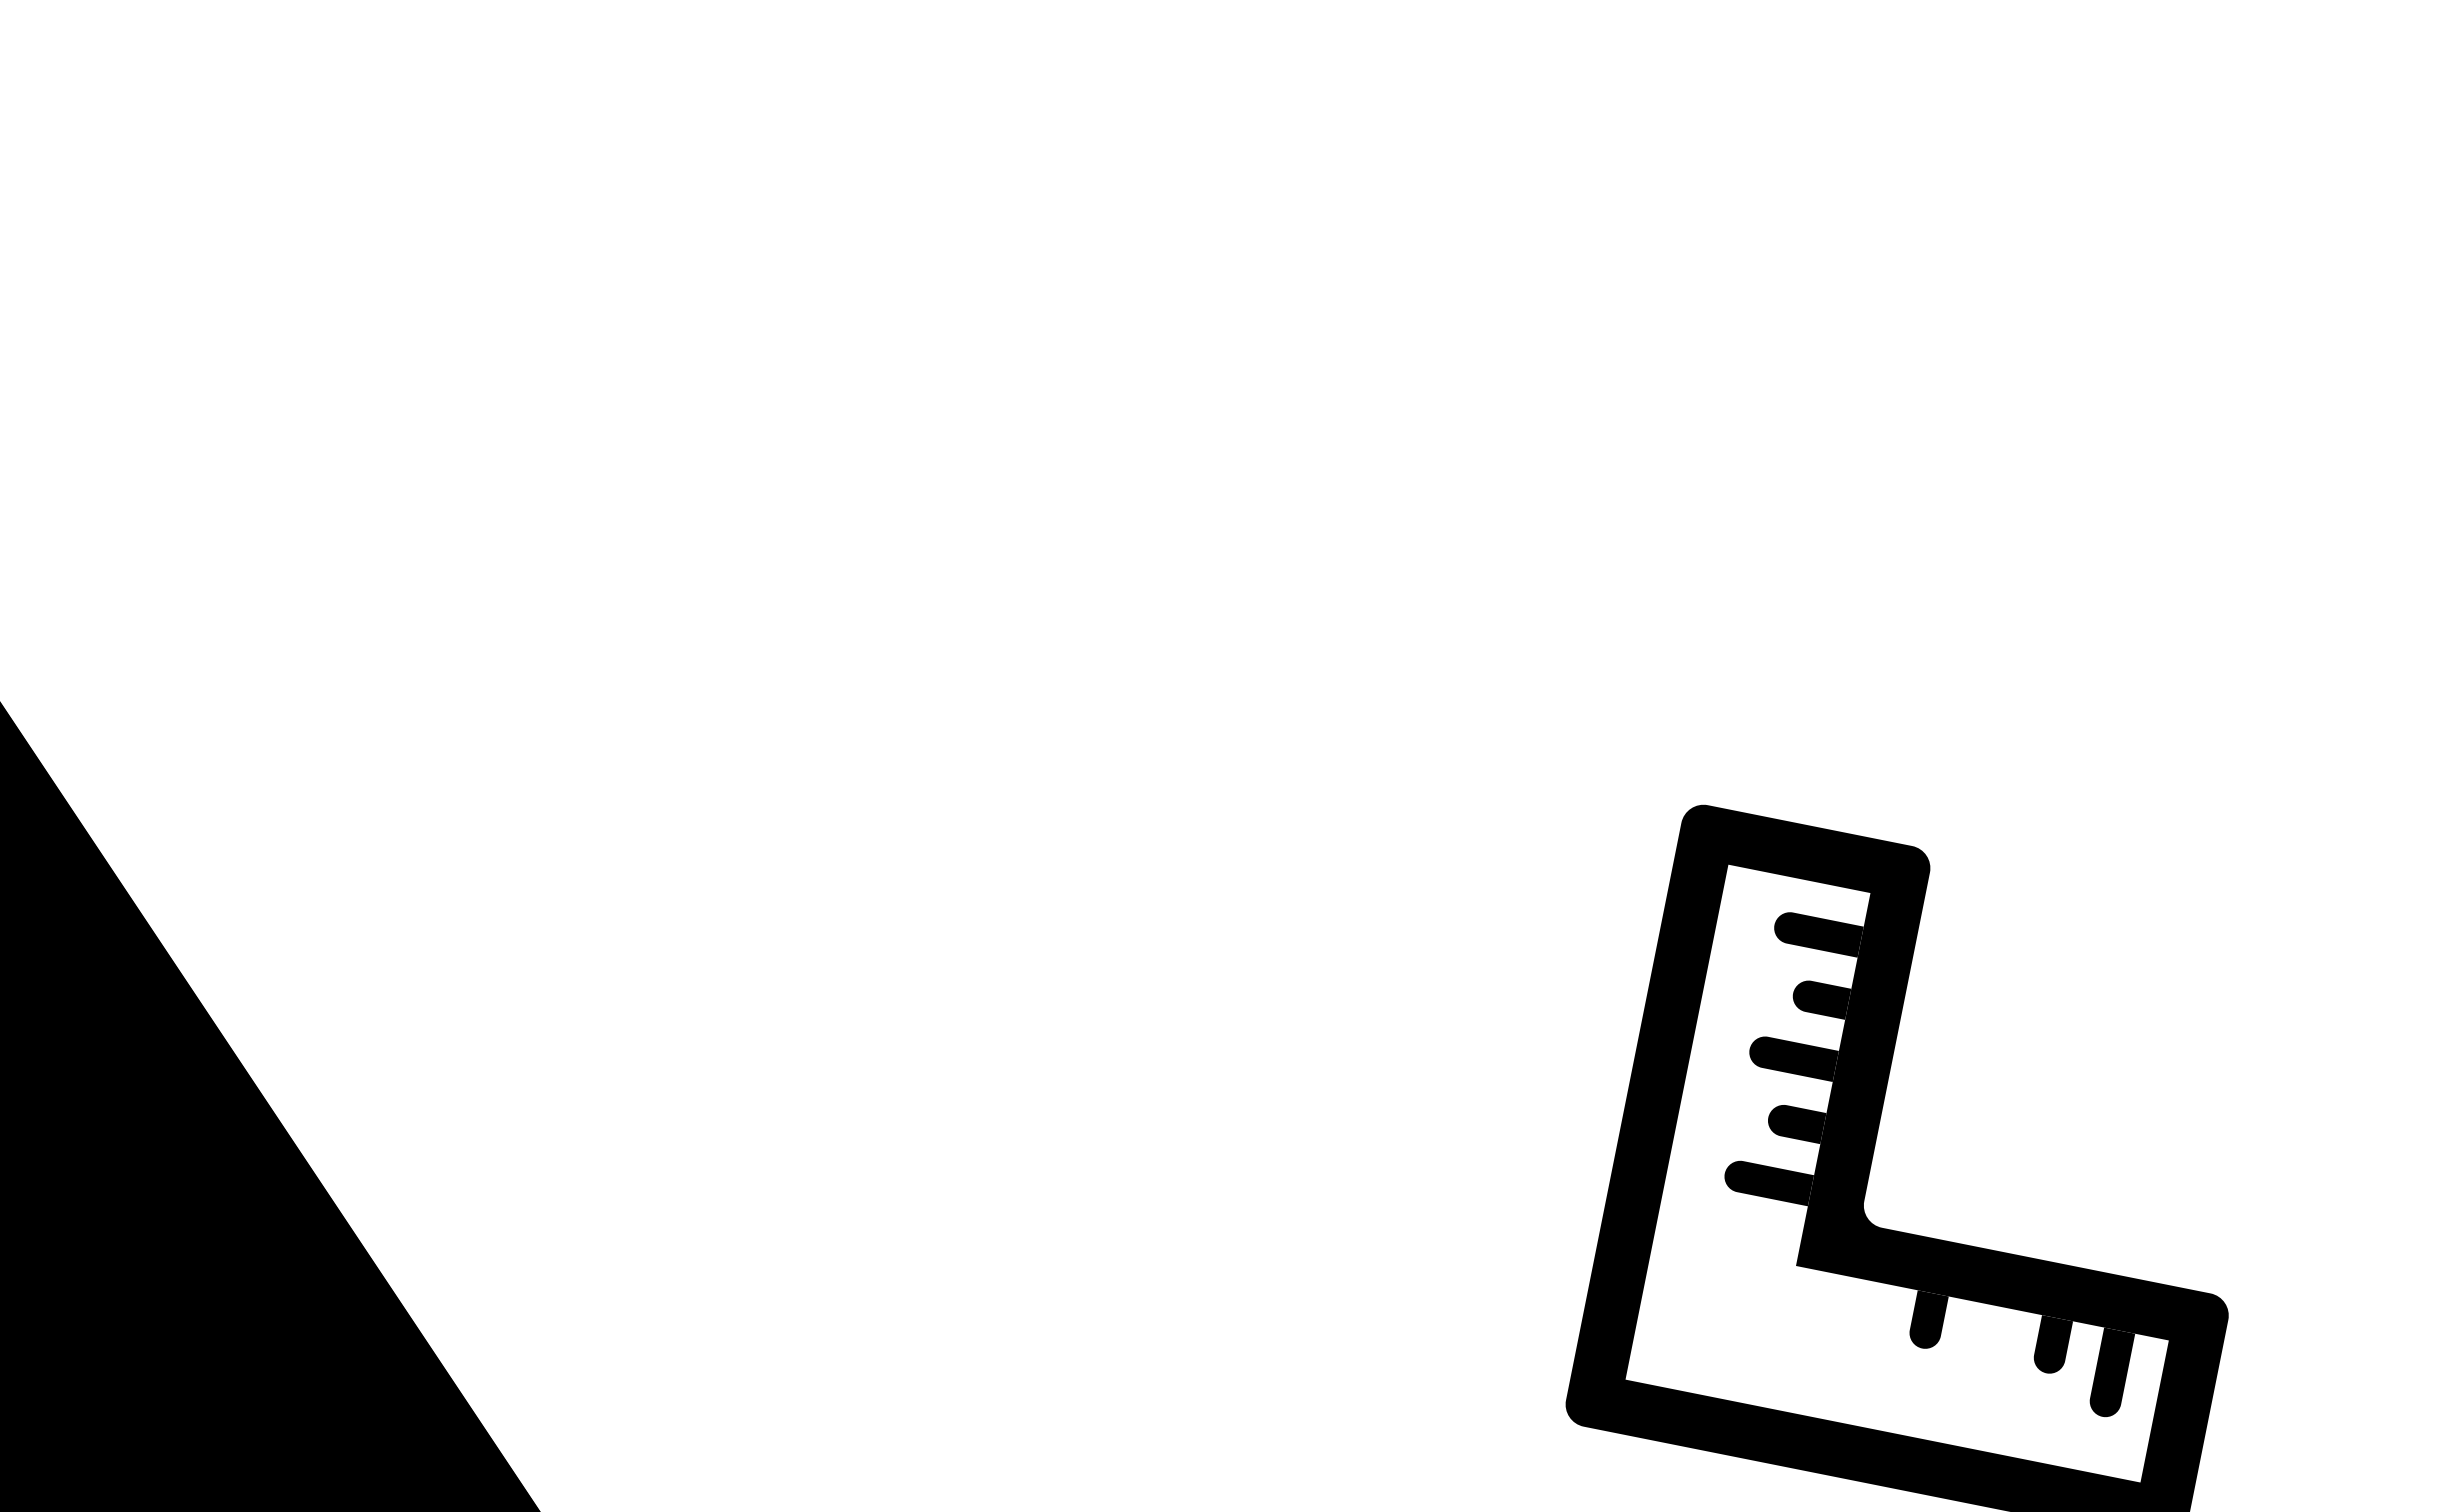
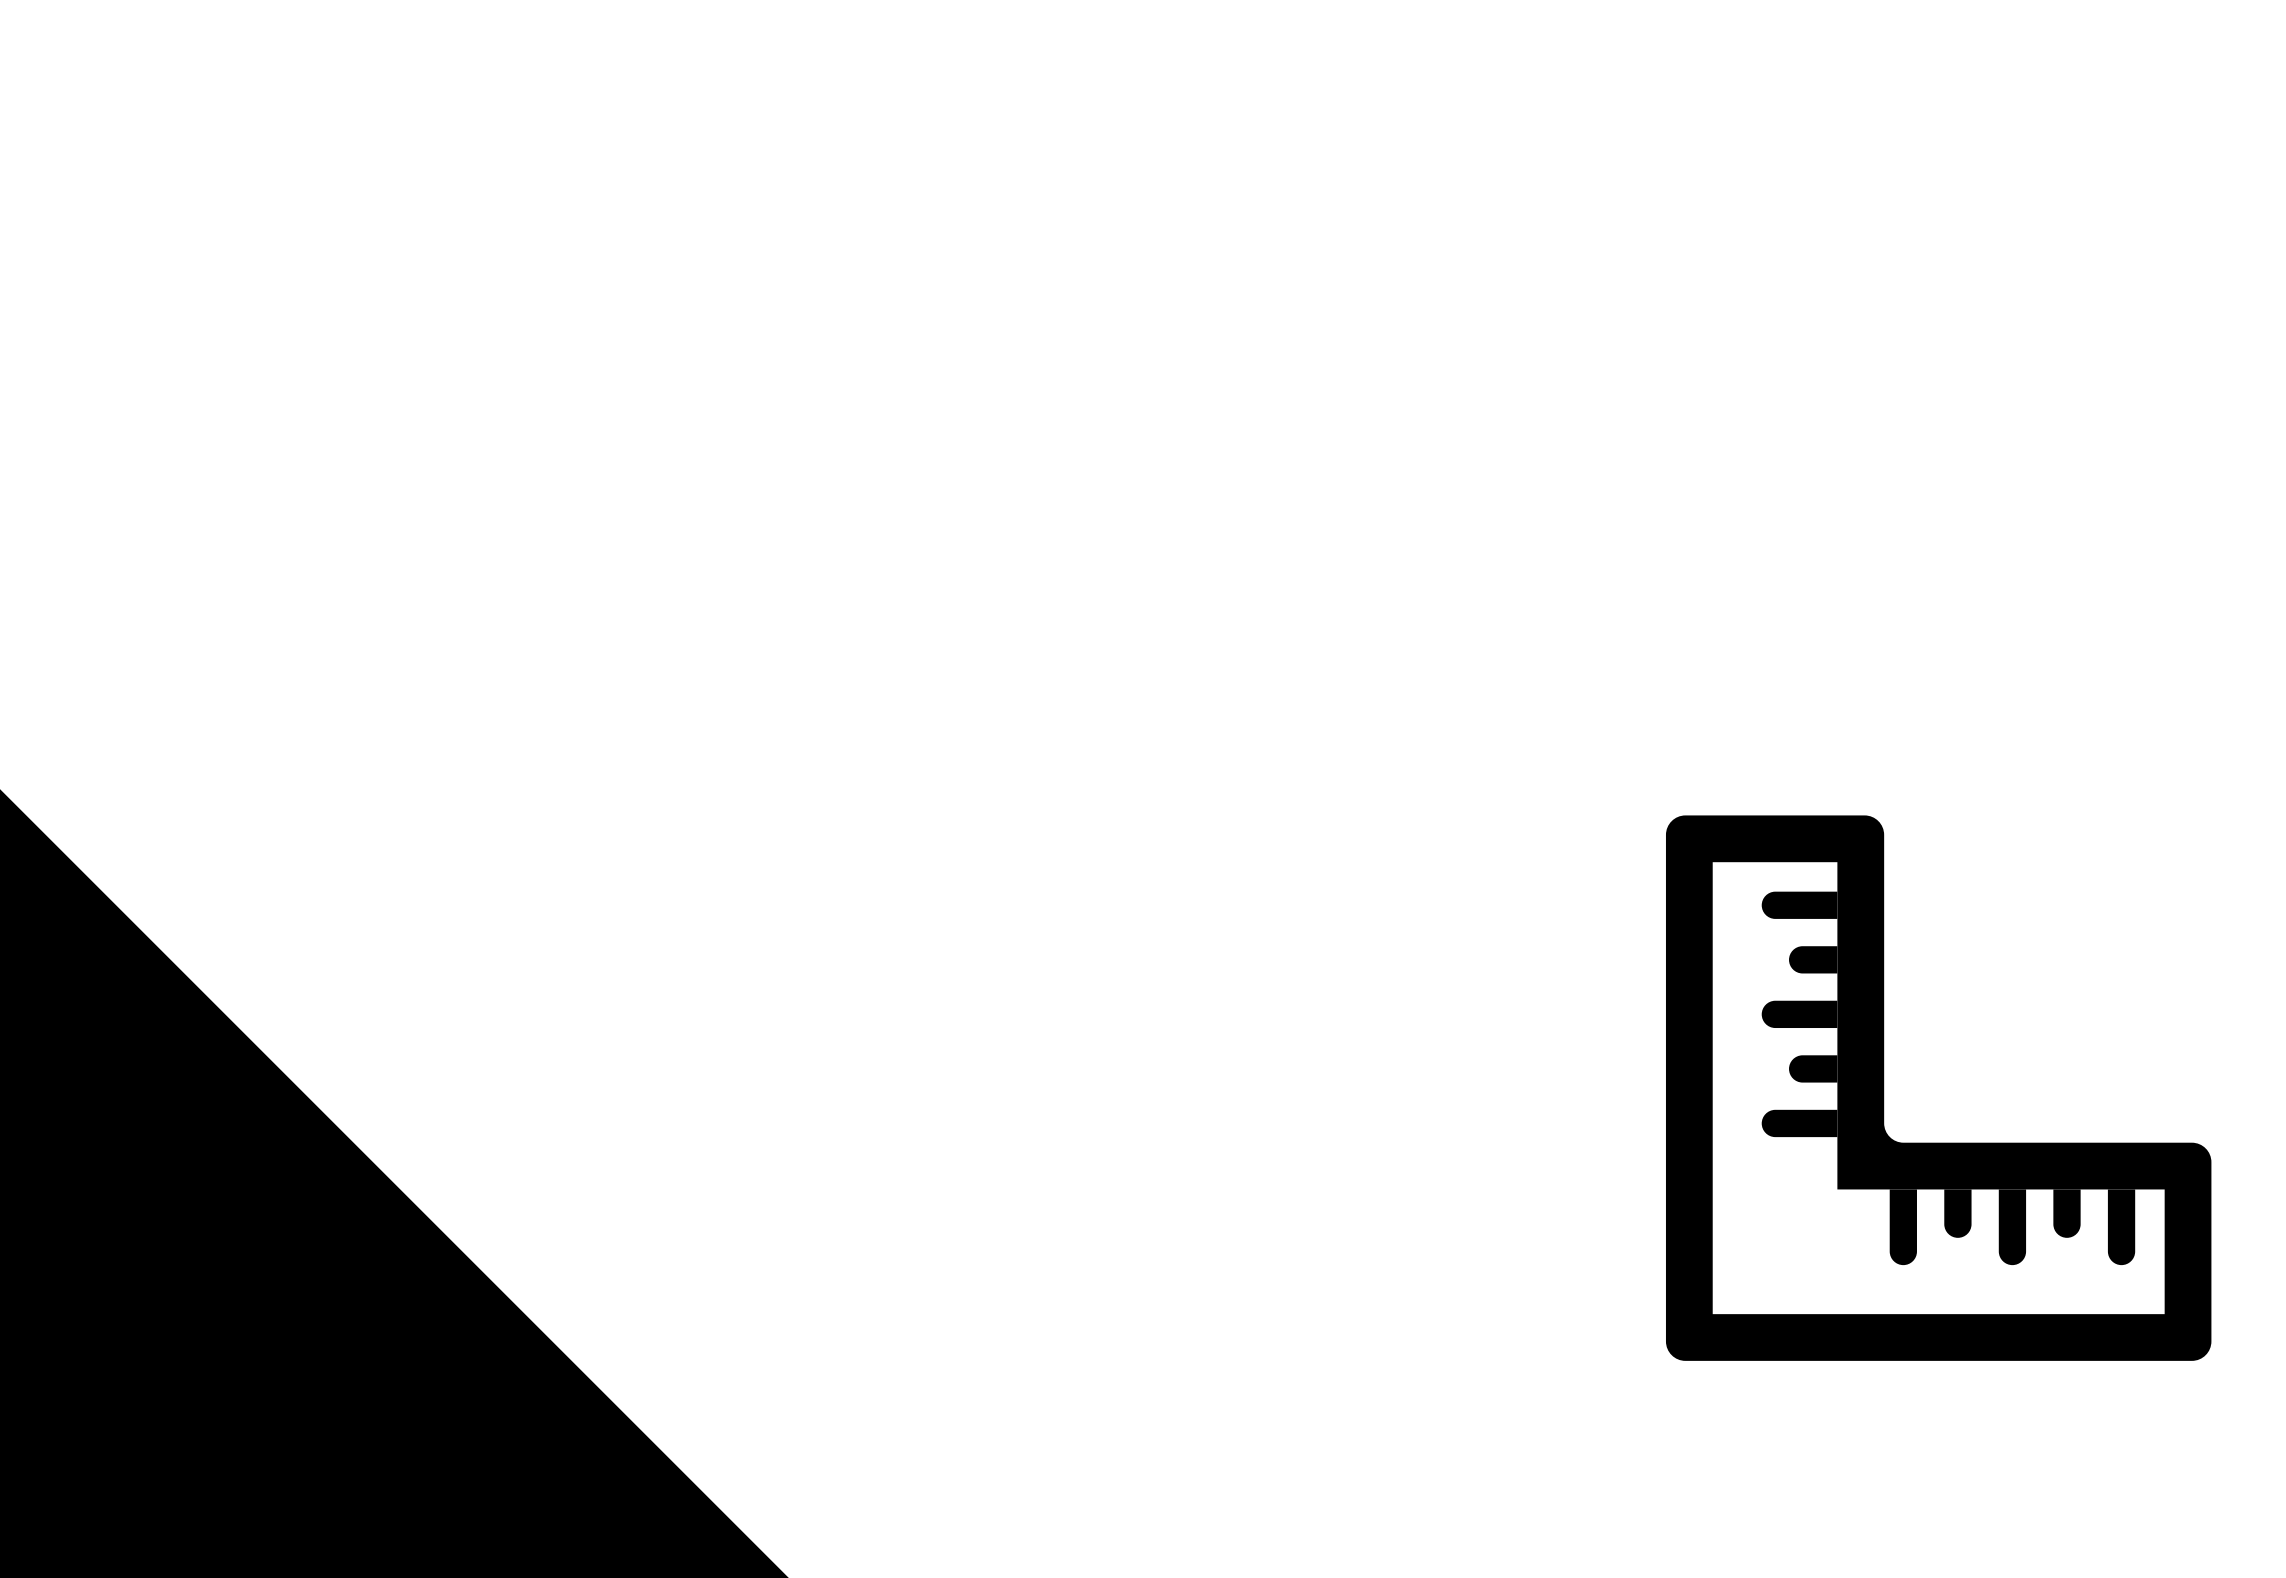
fill: (1861, 1324) -> (1902, 1227), added
fill: (1986, 1349) -> (2012, 1227), added

